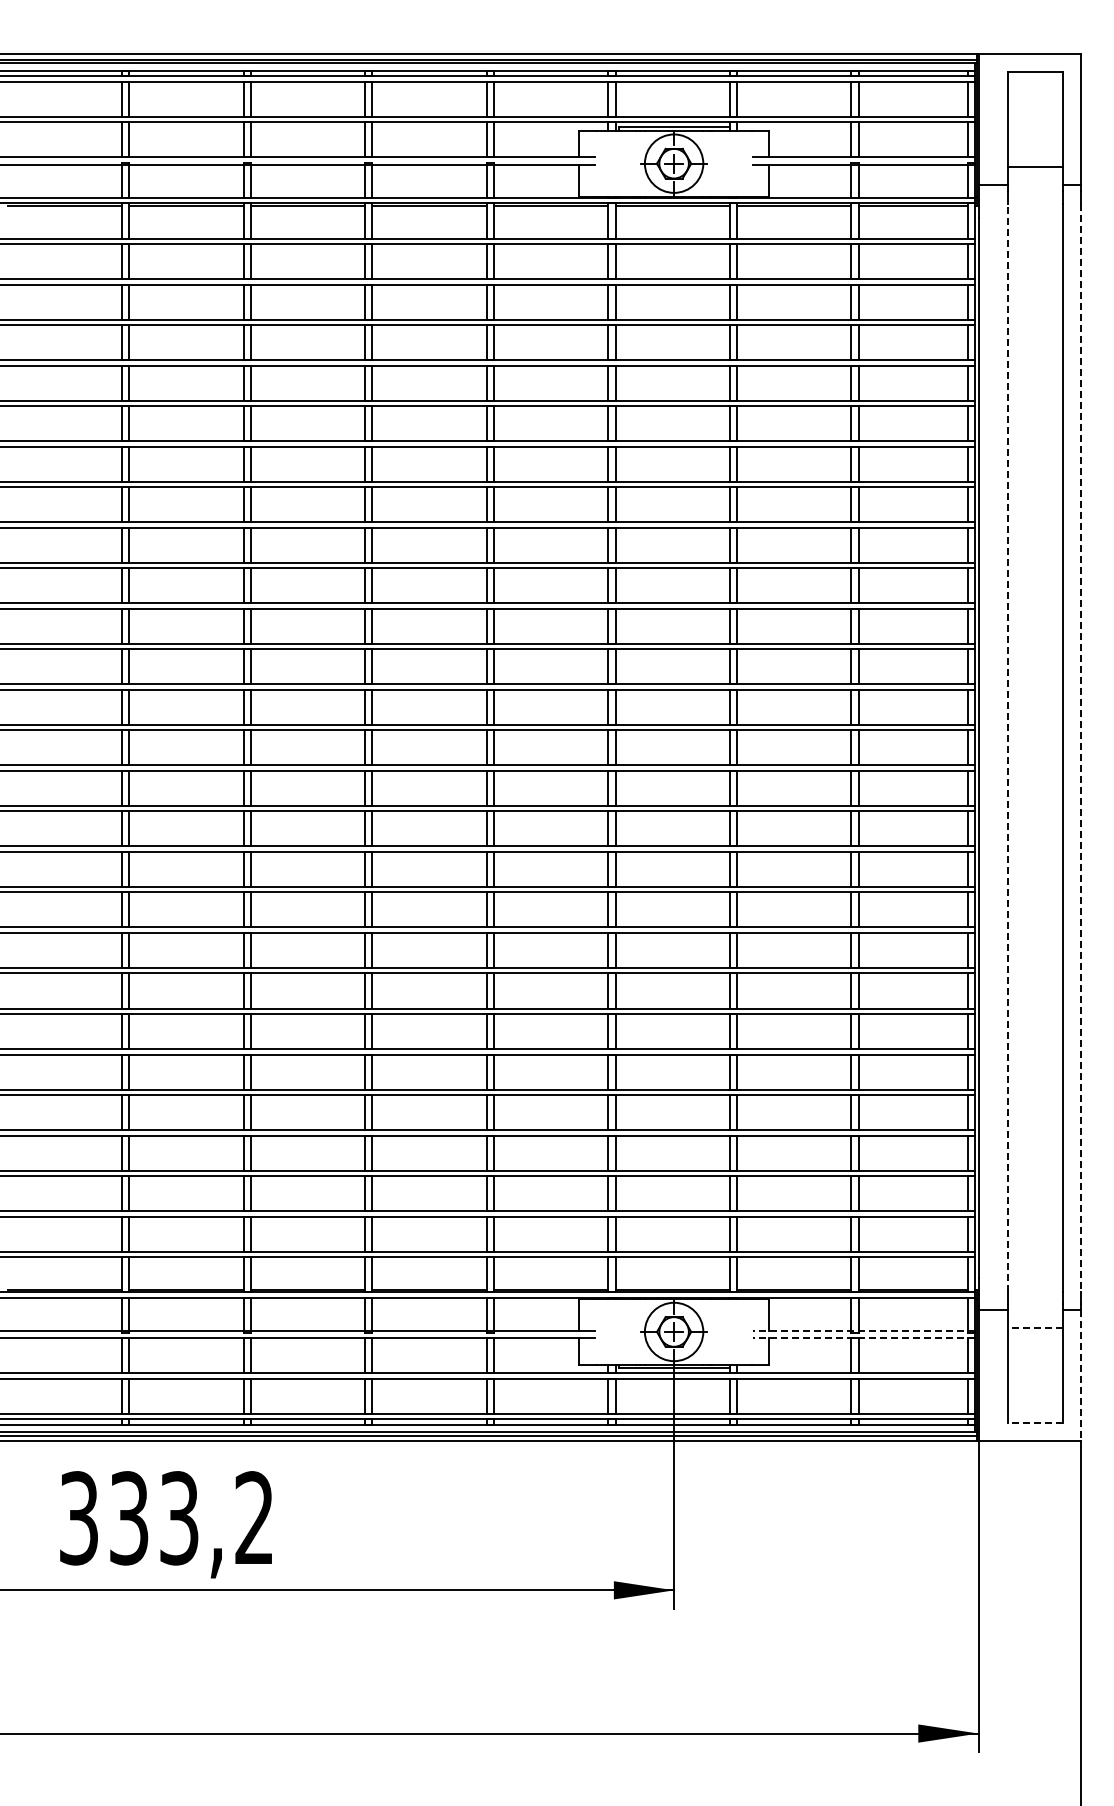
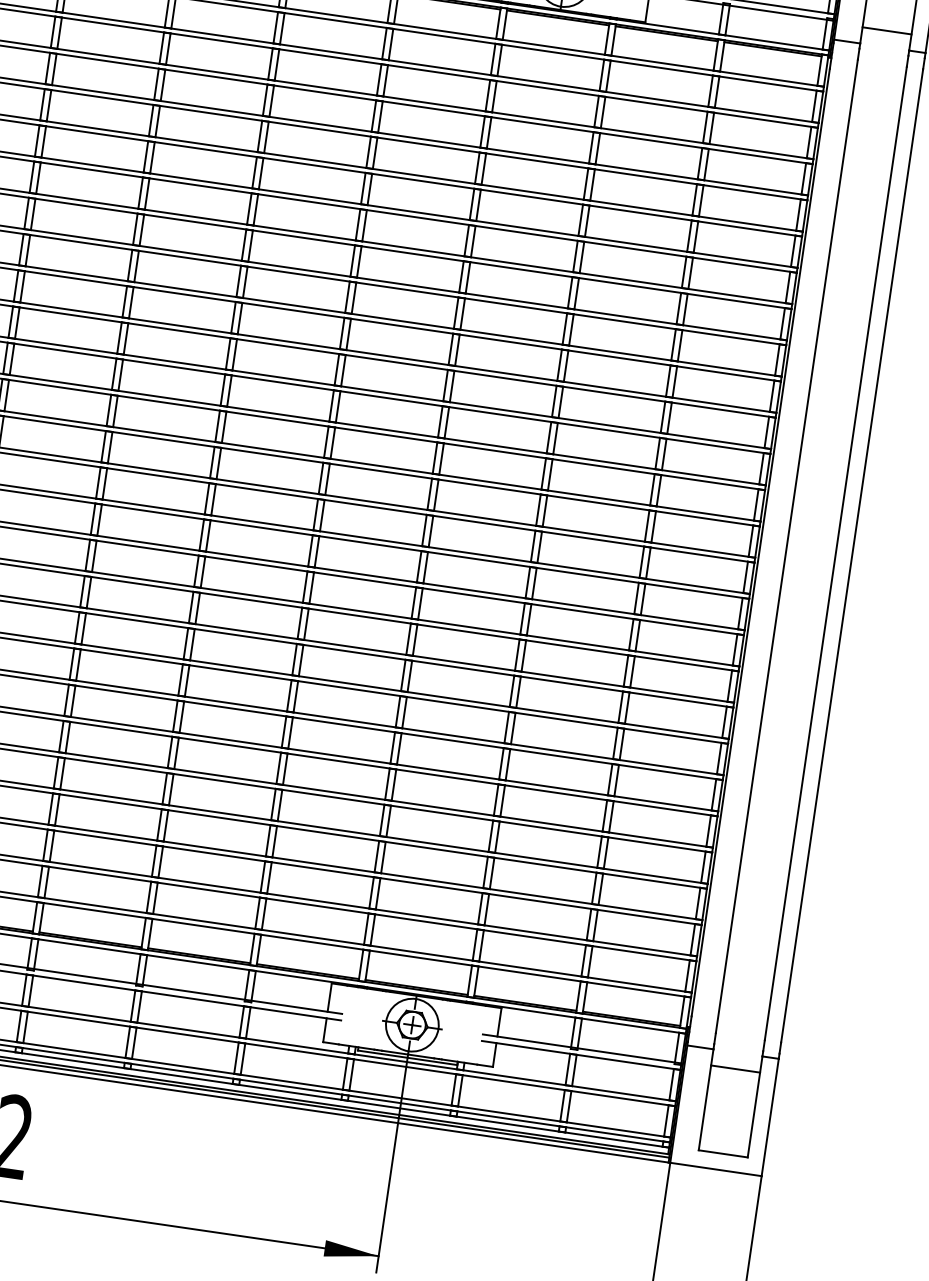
line: (1007, 747) -> (786, 546), dashed -> solid
line: (1080, 748) -> (851, 556), dashed -> solid
line: (1034, 1328) -> (735, 1069), dashed -> solid
line: (863, 1330) -> (581, 1048), dashed -> solid
line: (863, 1338) -> (580, 1055), dashed -> solid
line: (1080, 1375) -> (770, 1117), dashed -> solid
line: (1034, 1423) -> (722, 1154), dashed -> solid

